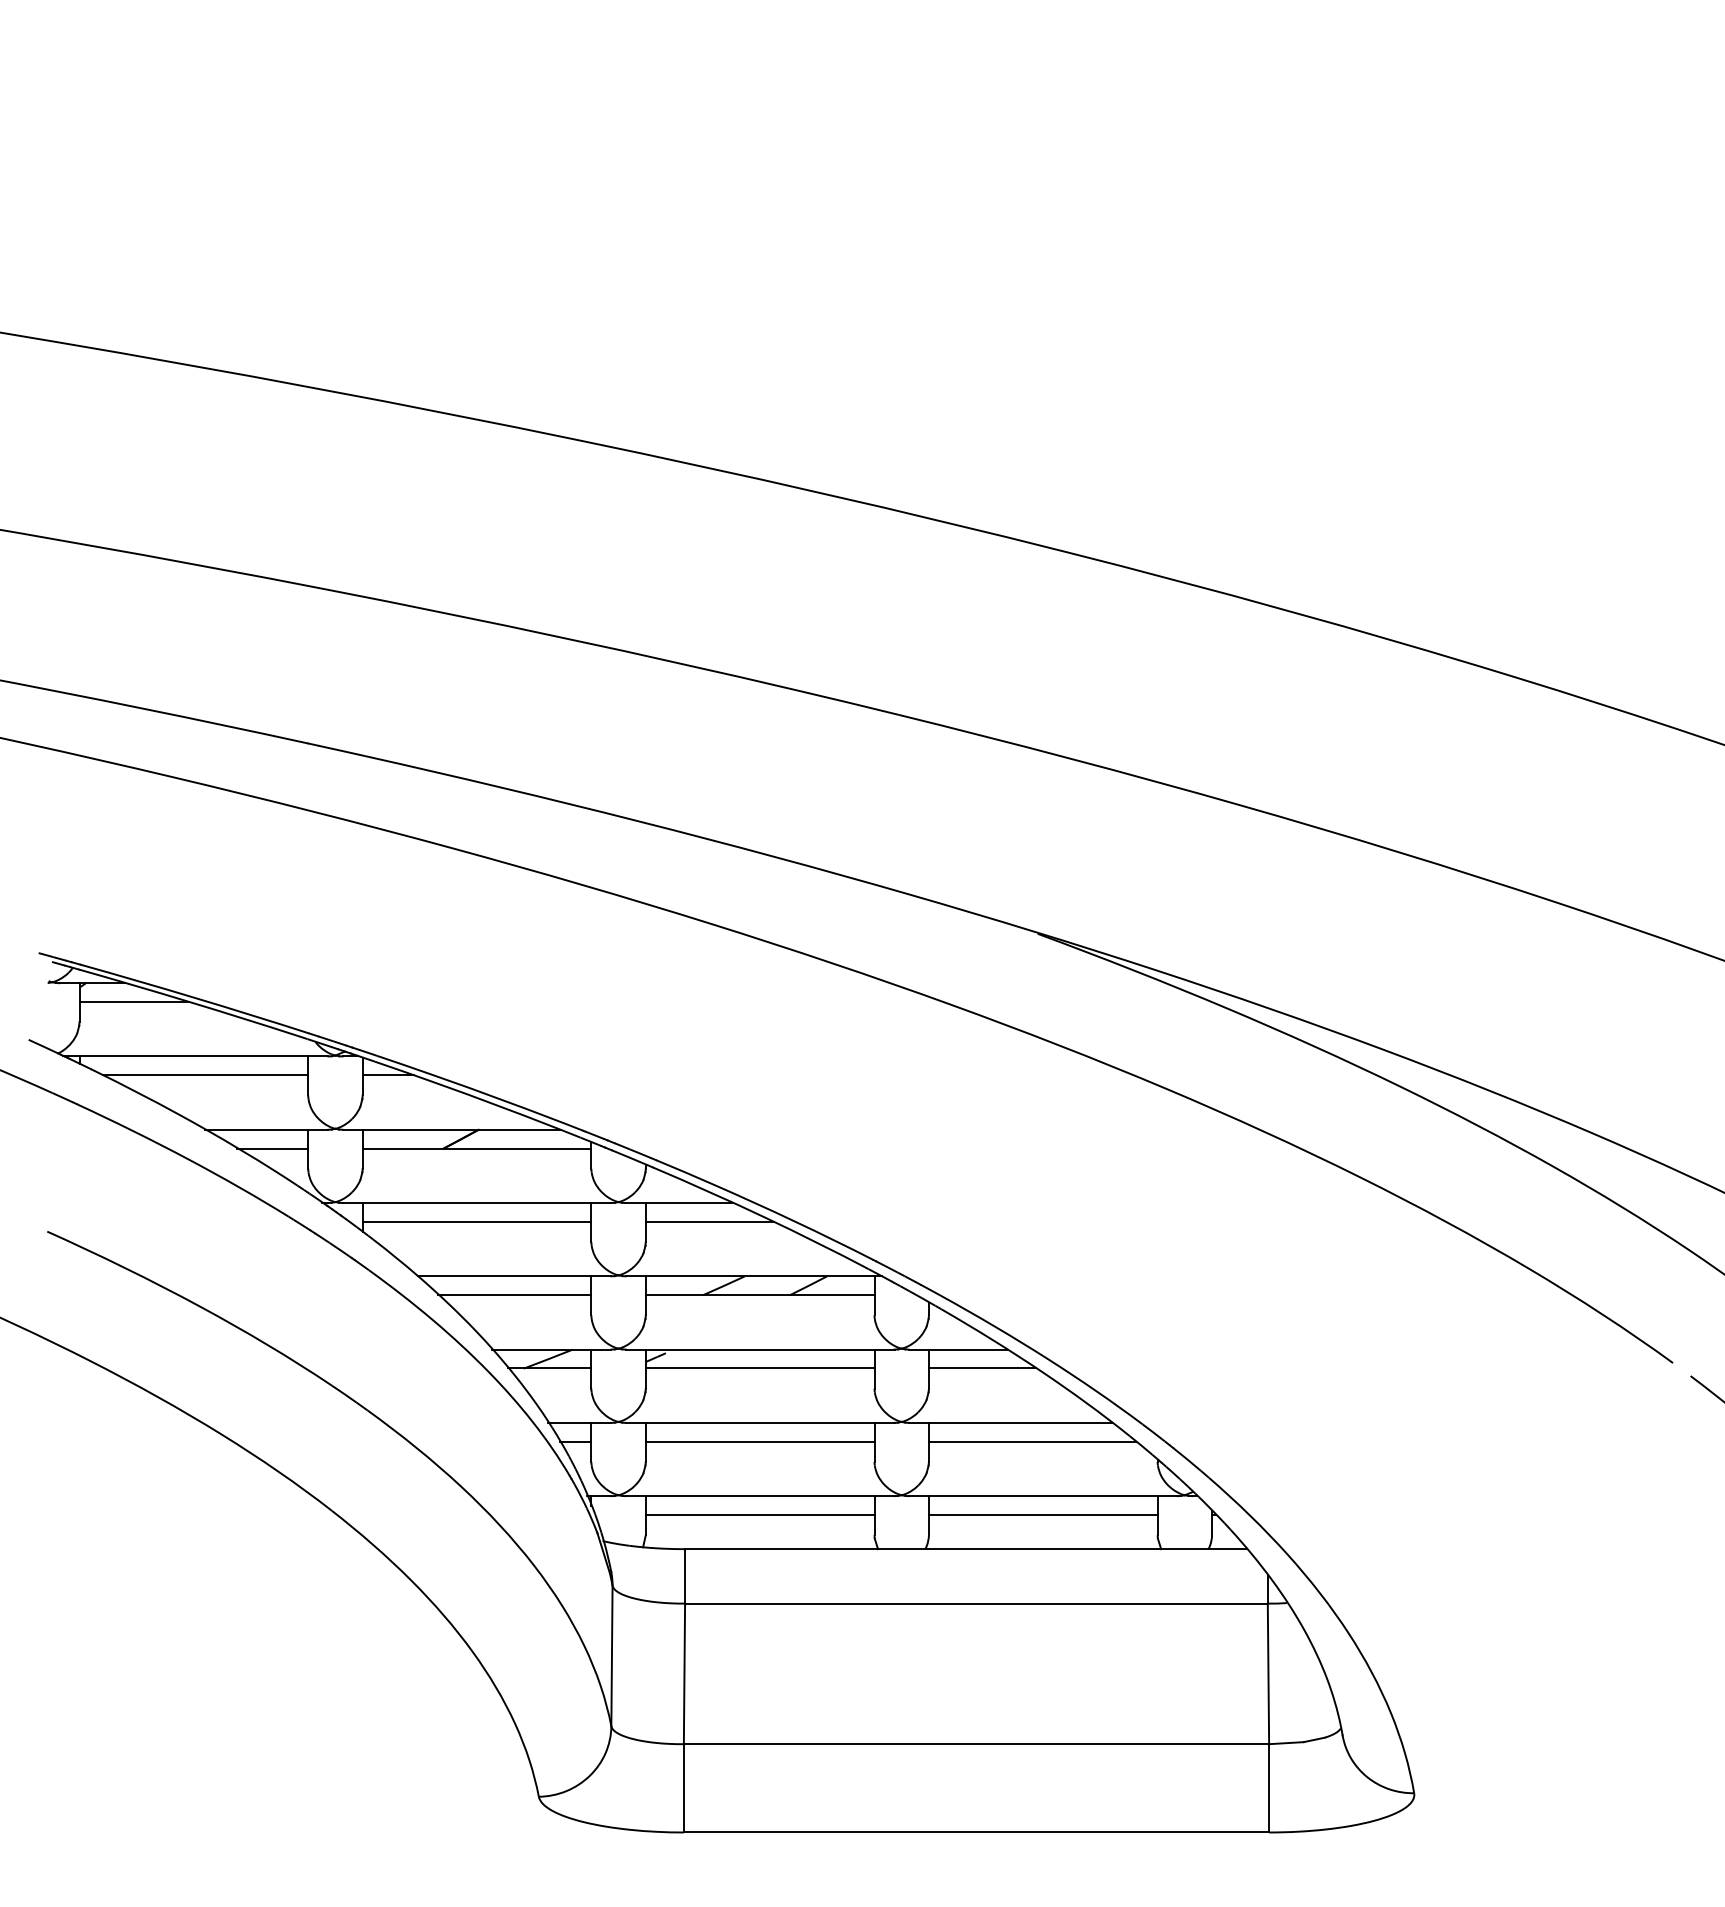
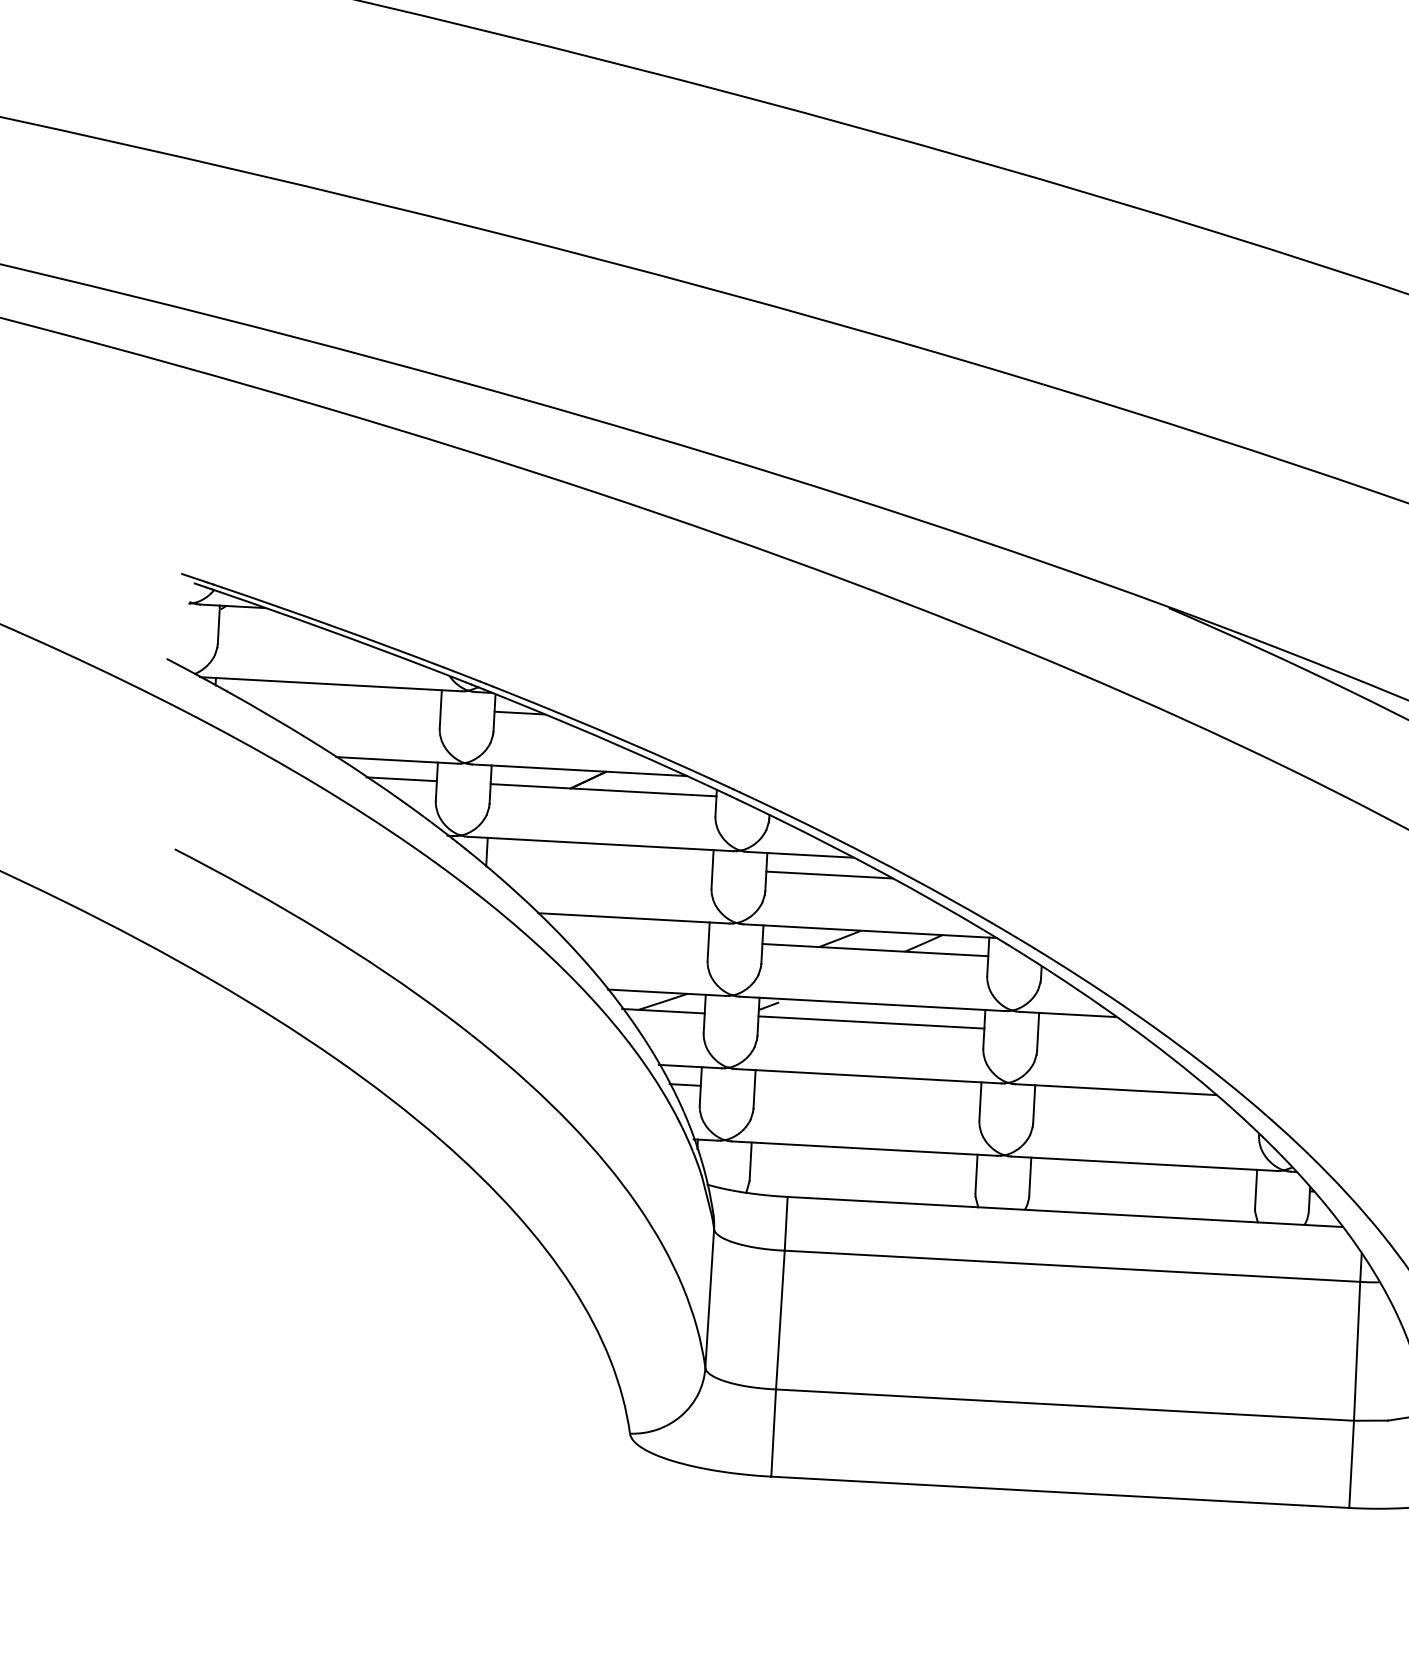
line: (133, 1002) -> (272, 627), removed
line: (205, 1075) -> (339, 703), removed
line: (476, 1221) -> (599, 862), removed
line: (514, 1295) -> (632, 937), removed
line: (982, 1368) -> (1091, 1034), removed
line: (759, 1441) -> (866, 1094), removed
line: (1031, 1441) -> (1135, 1109), removed
line: (759, 1515) -> (862, 1167), removed
line: (1042, 1515) -> (1142, 1182), removed

